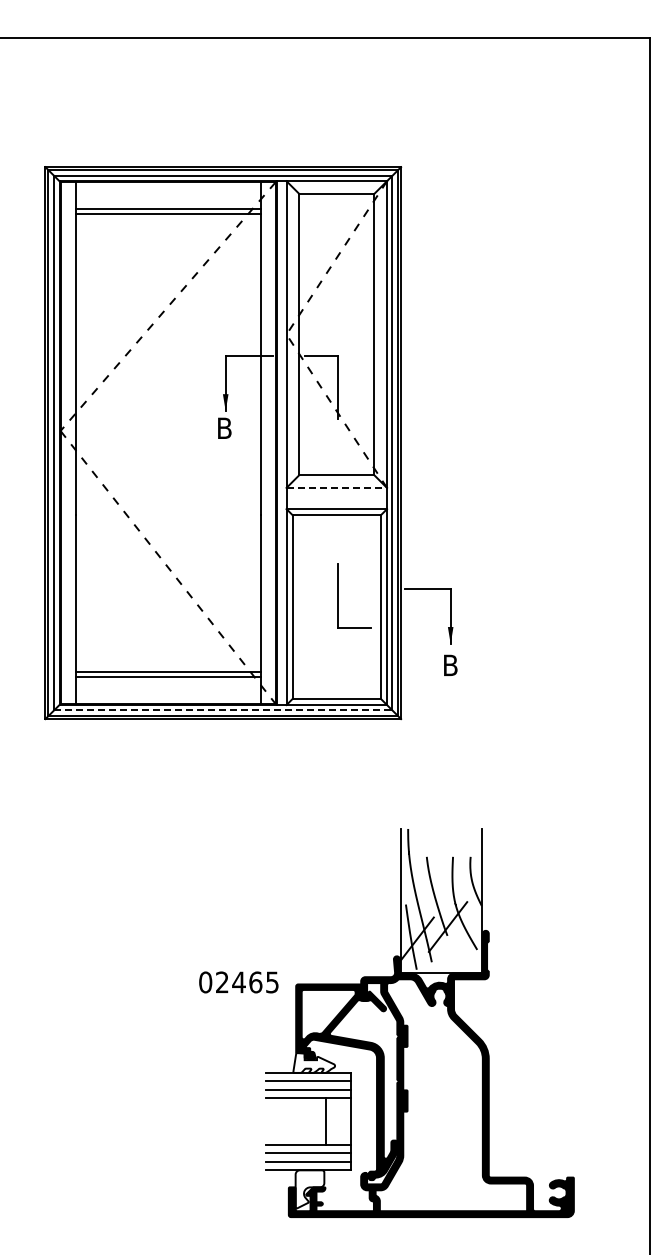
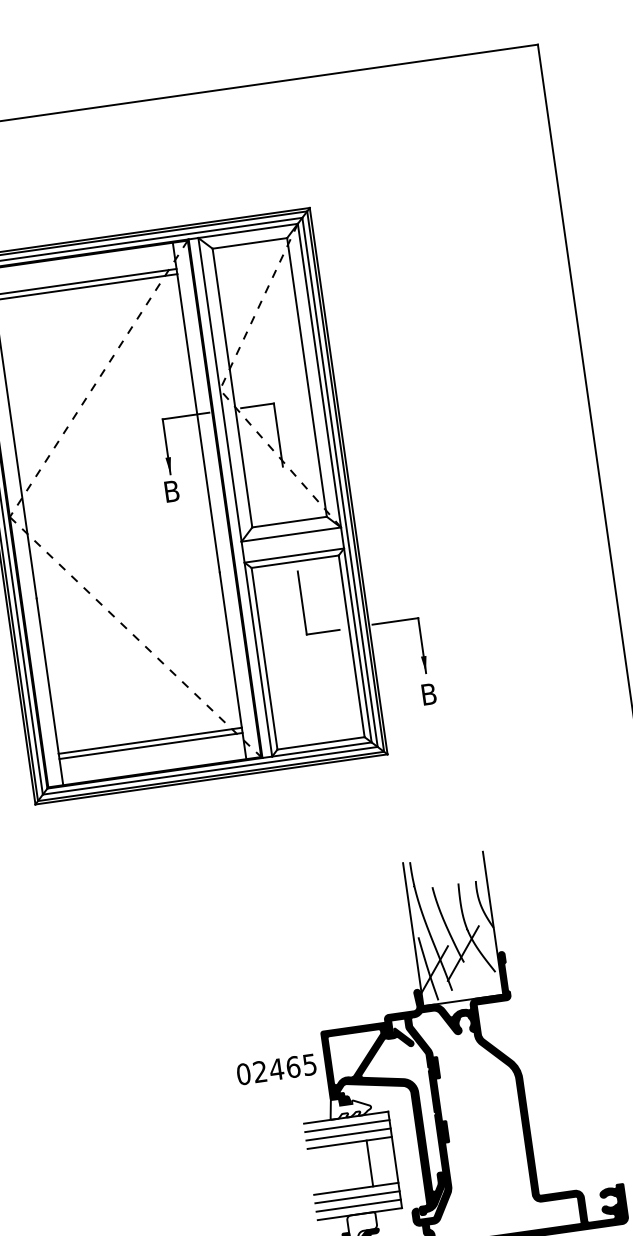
line: (337, 487) -> (291, 534), dashed -> solid
part: (338, 595) -> (302, 602), moved
line: (223, 710) -> (210, 770), dashed -> solid
text: (238, 982) -> (276, 1069), moved

